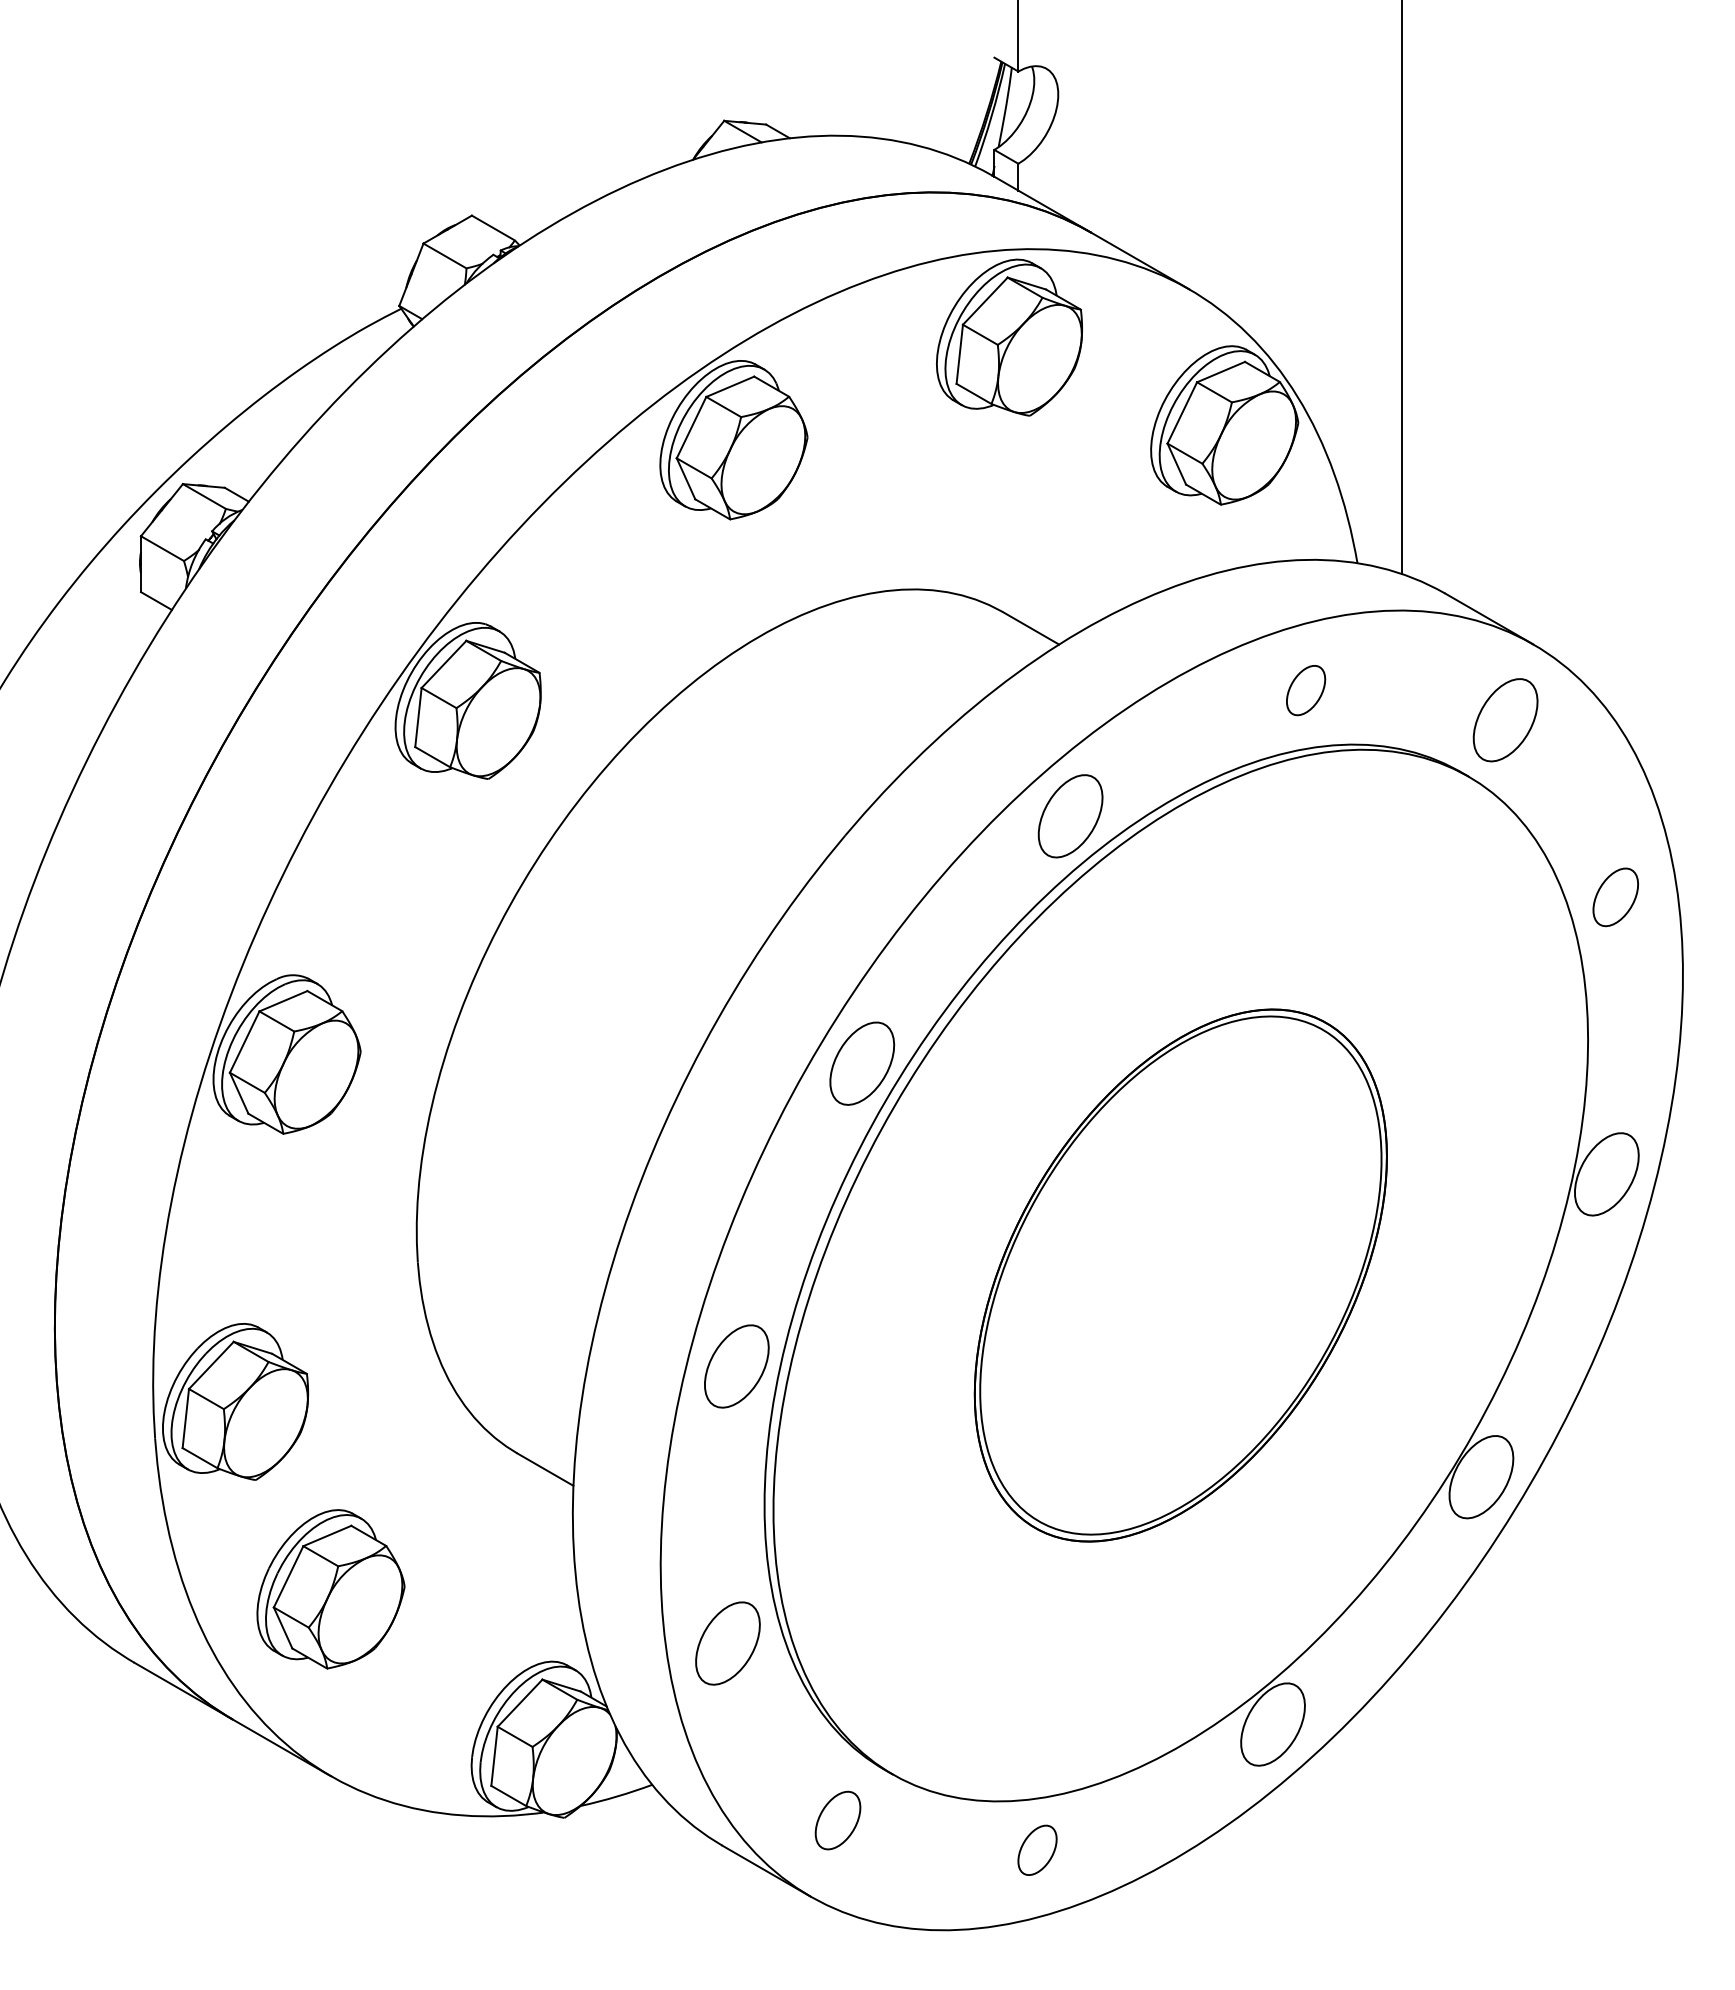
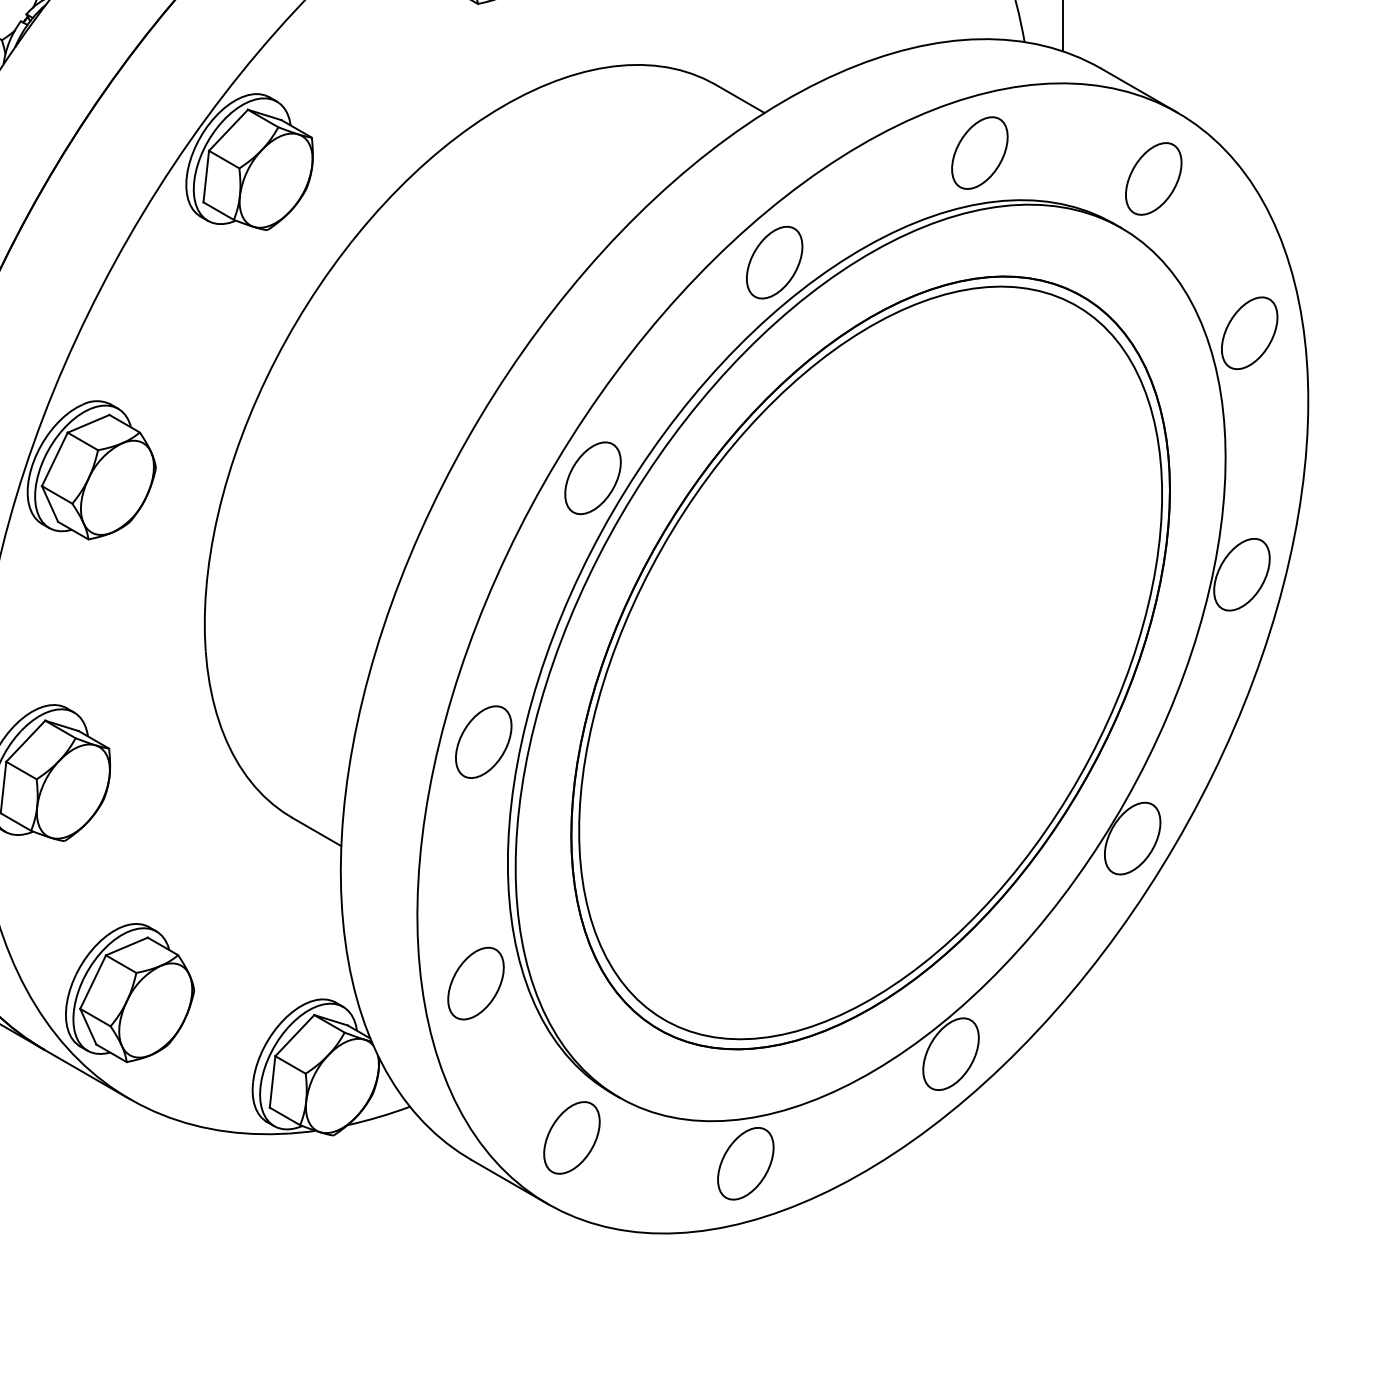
part: (1305, 690) -> (979, 153), size x1.67
part: (1615, 897) -> (1249, 333), size x1.43
part: (1180, 1275) -> (870, 662), size x1.67
part: (330, 1589) -> (129, 993), moved
part: (837, 1820) -> (571, 1137), size x1.43
part: (1037, 1850) -> (745, 1163), size x1.67

